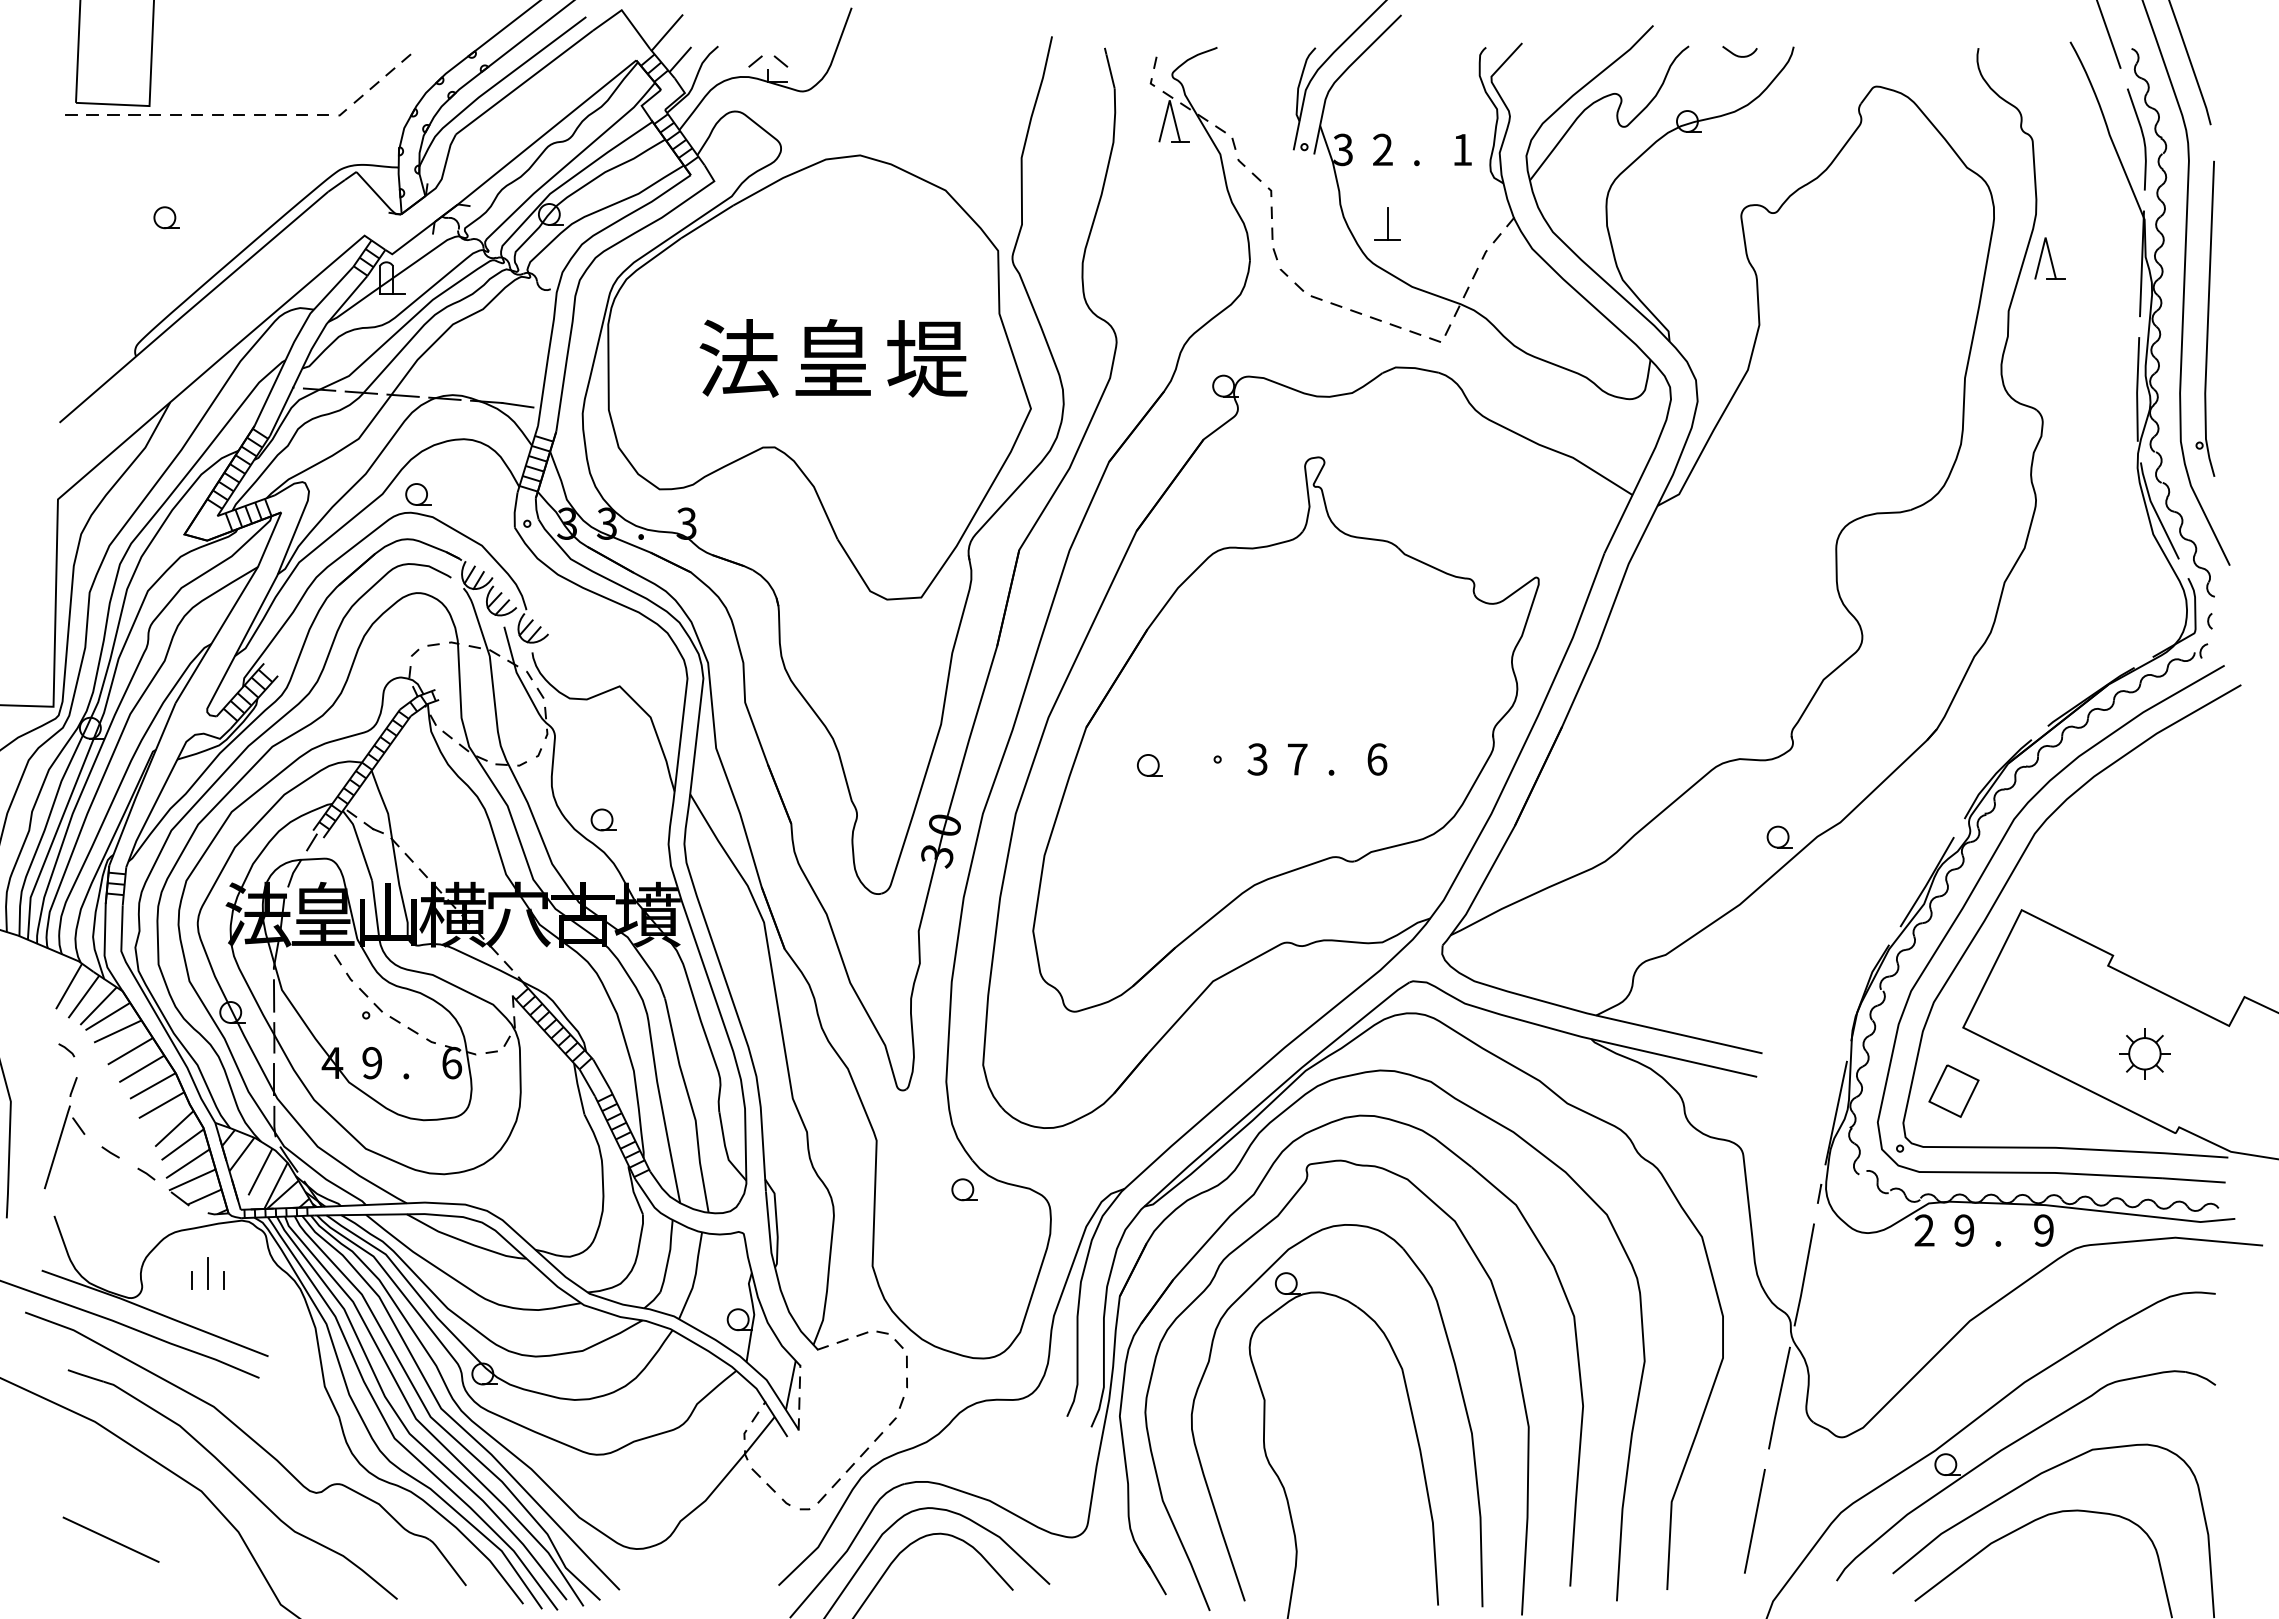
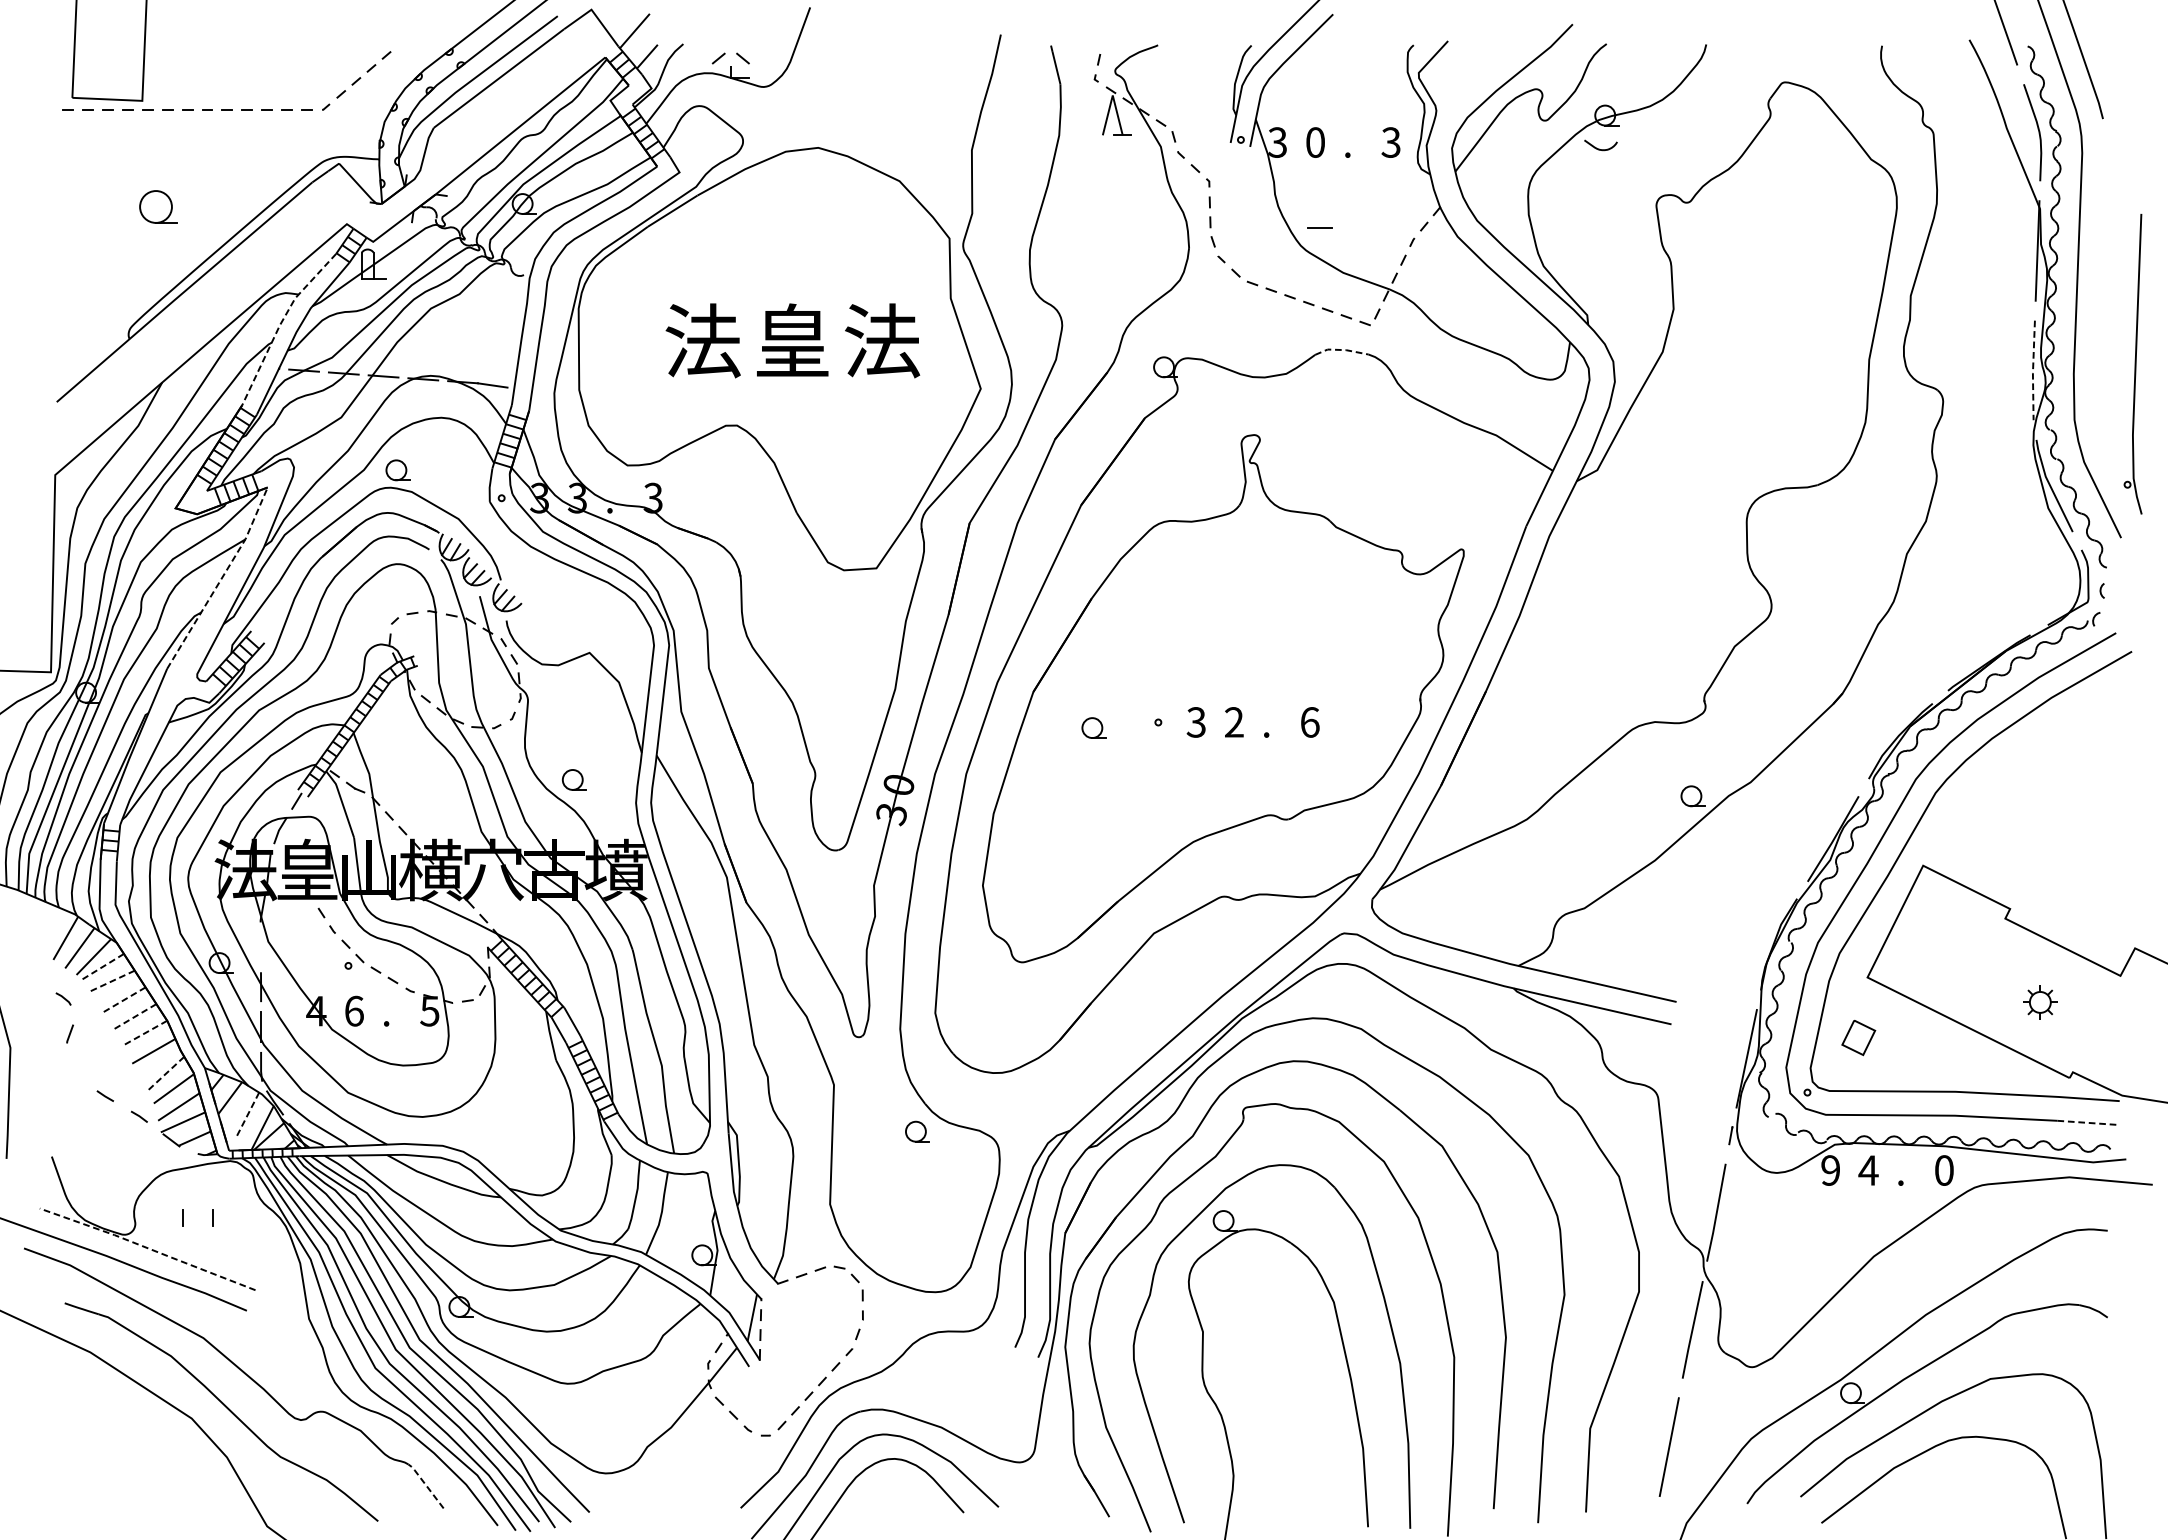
curve: (1739, 55) -> (1600, 148), moved
text: (1382, 149) -> (1315, 142), 2 -> 0
text: (1462, 149) -> (1391, 142), 1 -> 3
part: (166, 217) -> (158, 206), size x1.6
line: (1387, 223) -> (1319, 212), removed
part: (2049, 258) -> (1949, 245), removed
part: (2205, 318) -> (2133, 363), moved
line: (295, 340) -> (281, 323), solid -> dashed
text: (927, 358) -> (882, 341), 堤 -> 法
line: (1410, 367) -> (1341, 349), solid -> dashed
line: (2137, 390) -> (2033, 371), solid -> dashed
line: (232, 609) -> (221, 579), solid -> dashed
text: (1297, 759) -> (1234, 722), 7 -> 2
line: (273, 995) -> (260, 946), removed
line: (107, 1016) -> (102, 966), solid -> dashed
line: (117, 1031) -> (111, 981), solid -> dashed
line: (129, 1051) -> (123, 1000), solid -> dashed
part: (2144, 1053) -> (2039, 1002), size x0.7
text: (372, 1062) -> (354, 1010), 9 -> 6
text: (451, 1062) -> (429, 1010), 6 -> 5
line: (141, 1069) -> (134, 1017), solid -> dashed
line: (152, 1086) -> (145, 1033), solid -> dashed
part: (1953, 1090) -> (1858, 1037), size x0.7
line: (174, 1129) -> (166, 1074), solid -> dashed
part: (64, 1147) -> (61, 1091), removed
line: (260, 1172) -> (247, 1115), solid -> dashed
line: (2194, 1180) -> (2087, 1122), solid -> dashed
text: (1924, 1230) -> (1830, 1170), 2 -> 9
text: (1963, 1230) -> (1867, 1170), 9 -> 4
text: (2043, 1230) -> (1943, 1170), 9 -> 0
line: (207, 1273) -> (197, 1211), removed
line: (155, 1312) -> (148, 1248), solid -> dashed
line: (110, 1539) -> (105, 1464), removed
line: (447, 1560) -> (425, 1484), solid -> dashed

